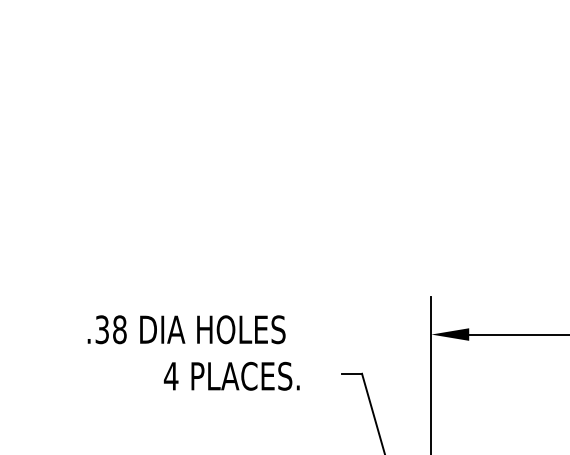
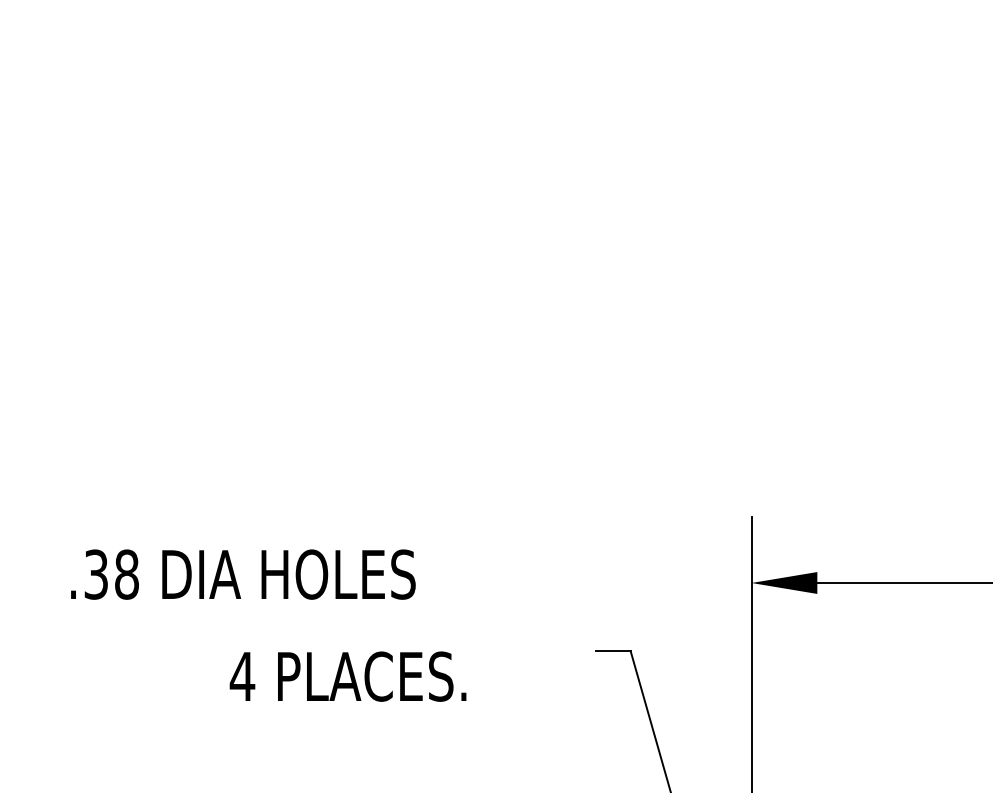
text: (186, 329) -> (243, 574), moved
text: (231, 375) -> (347, 675), moved

